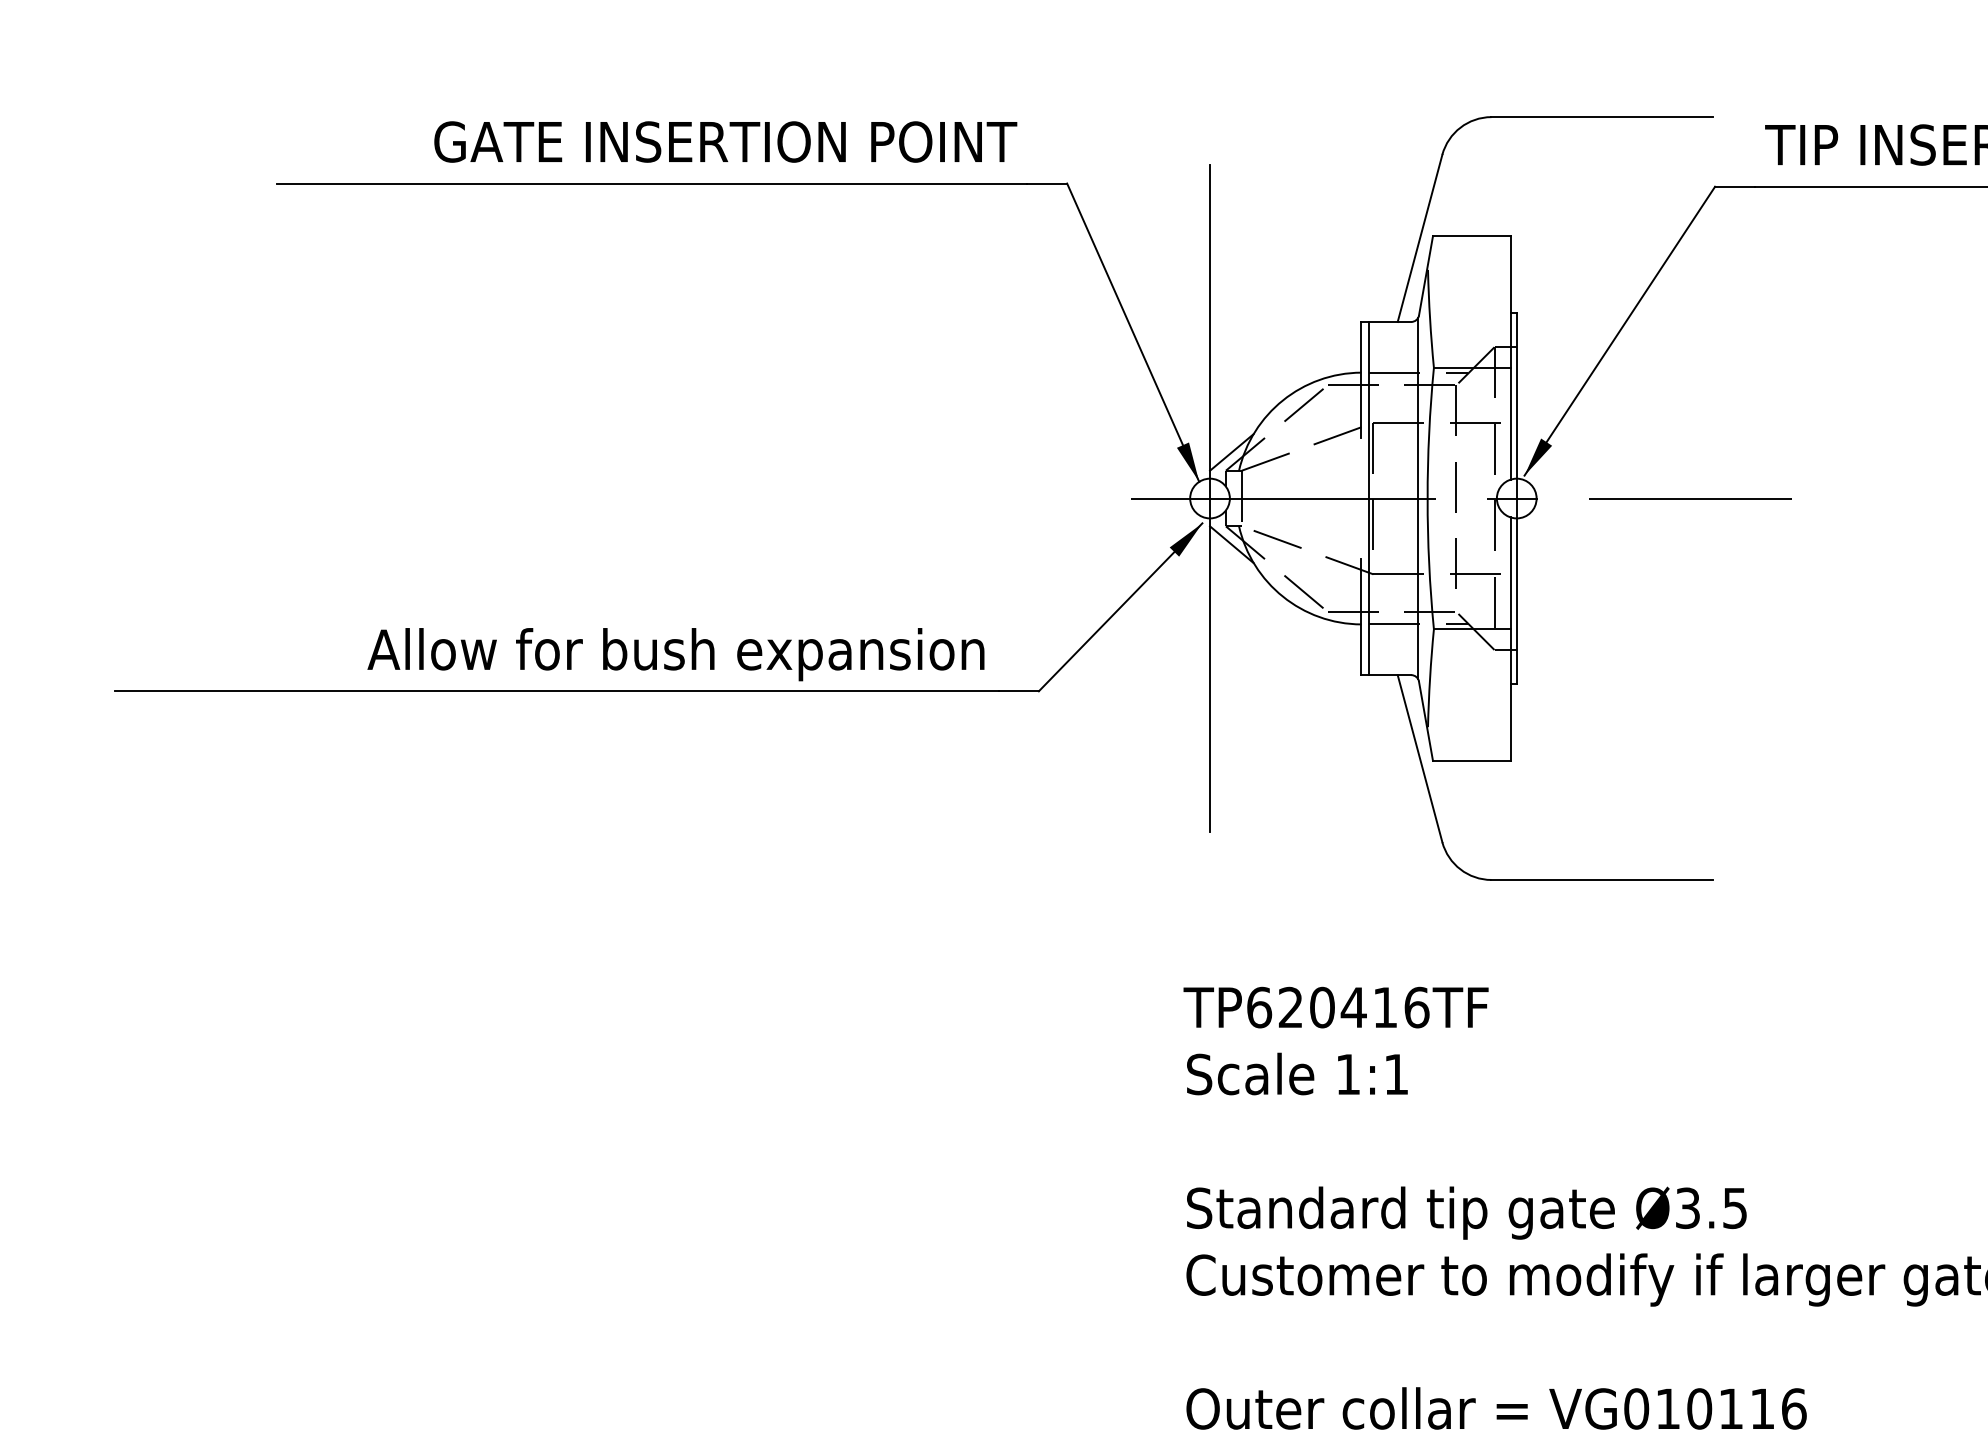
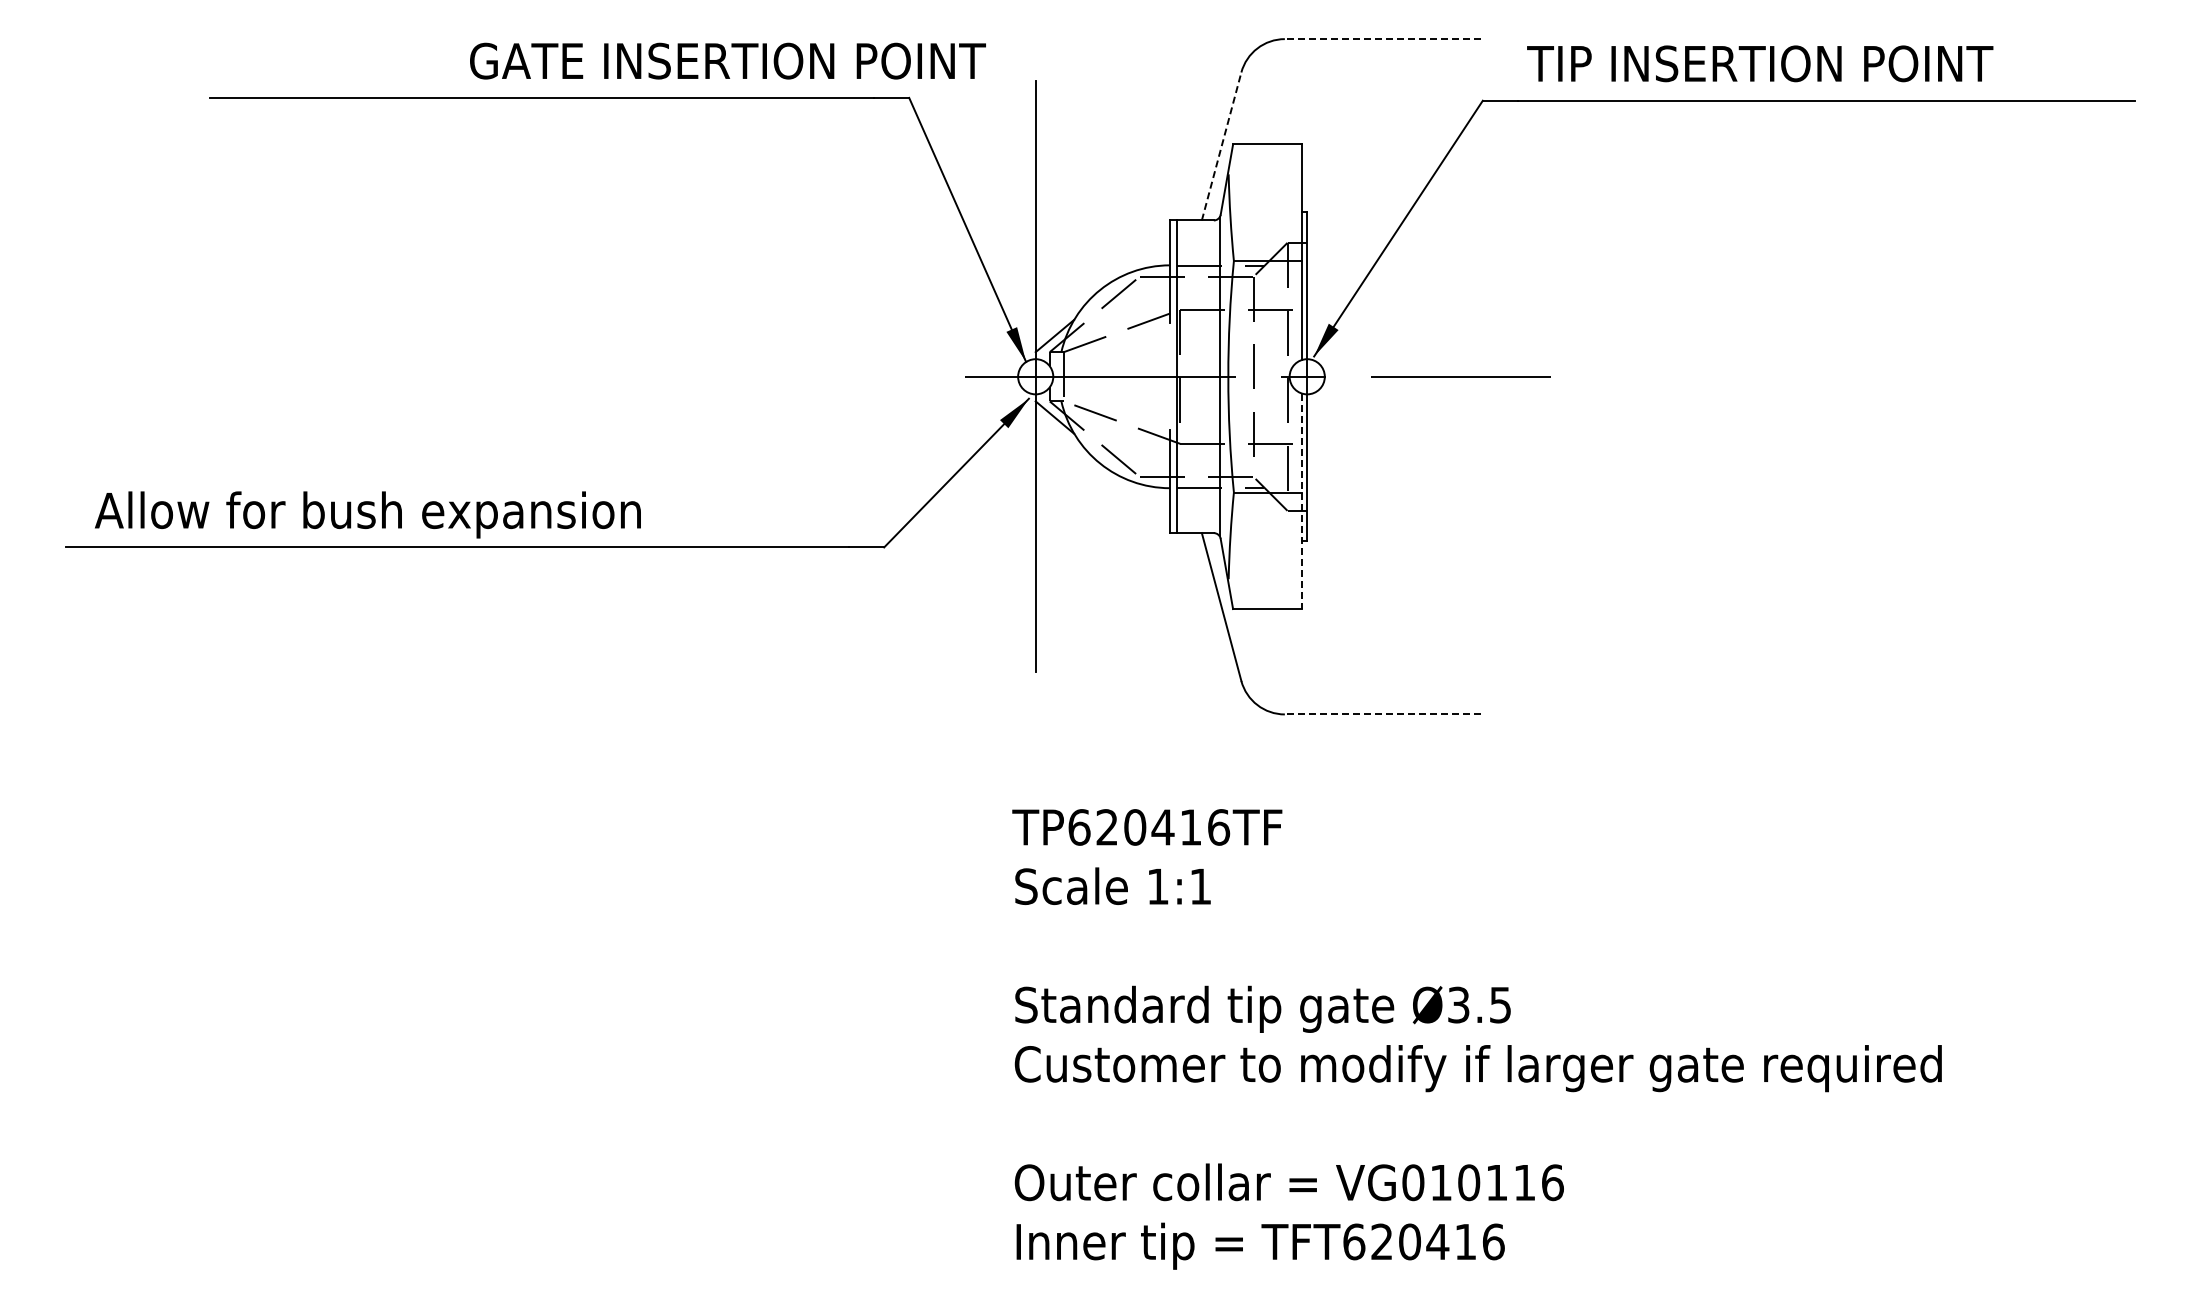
line: (1601, 117) -> (1382, 39), solid -> dashed
text: (725, 141) -> (727, 60), moved
line: (1419, 238) -> (1221, 146), solid -> dashed
line: (1510, 639) -> (1301, 501), solid -> dashed
text: (675, 654) -> (367, 514), moved
line: (1601, 880) -> (1382, 714), solid -> dashed

